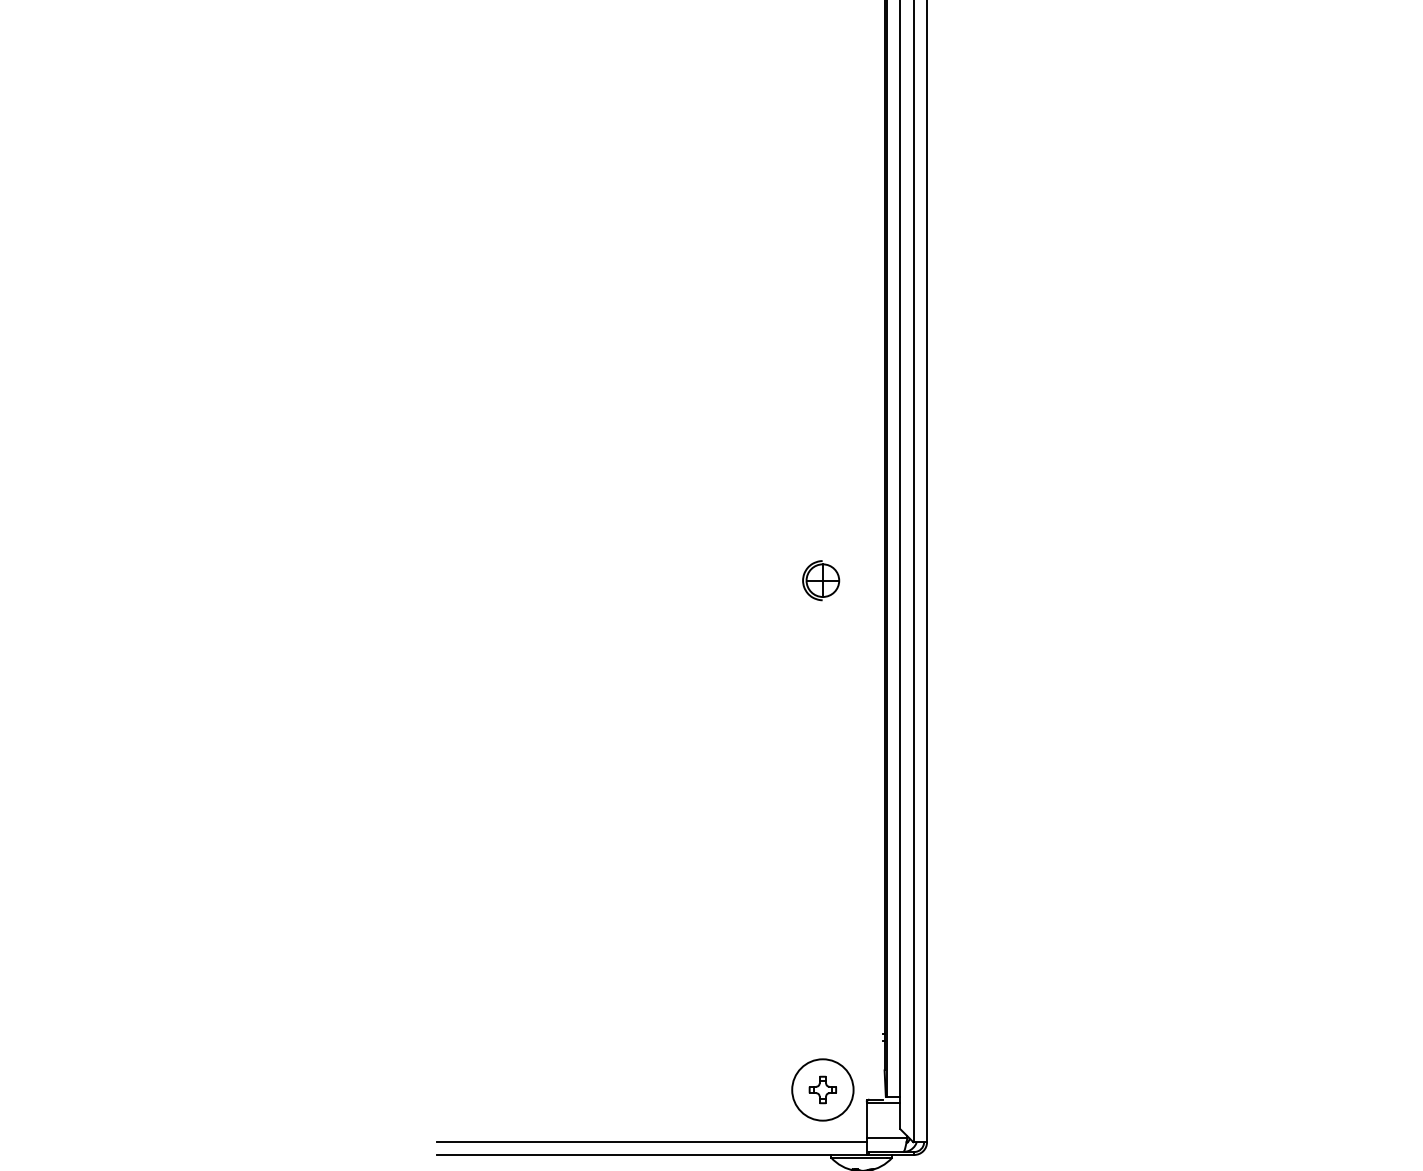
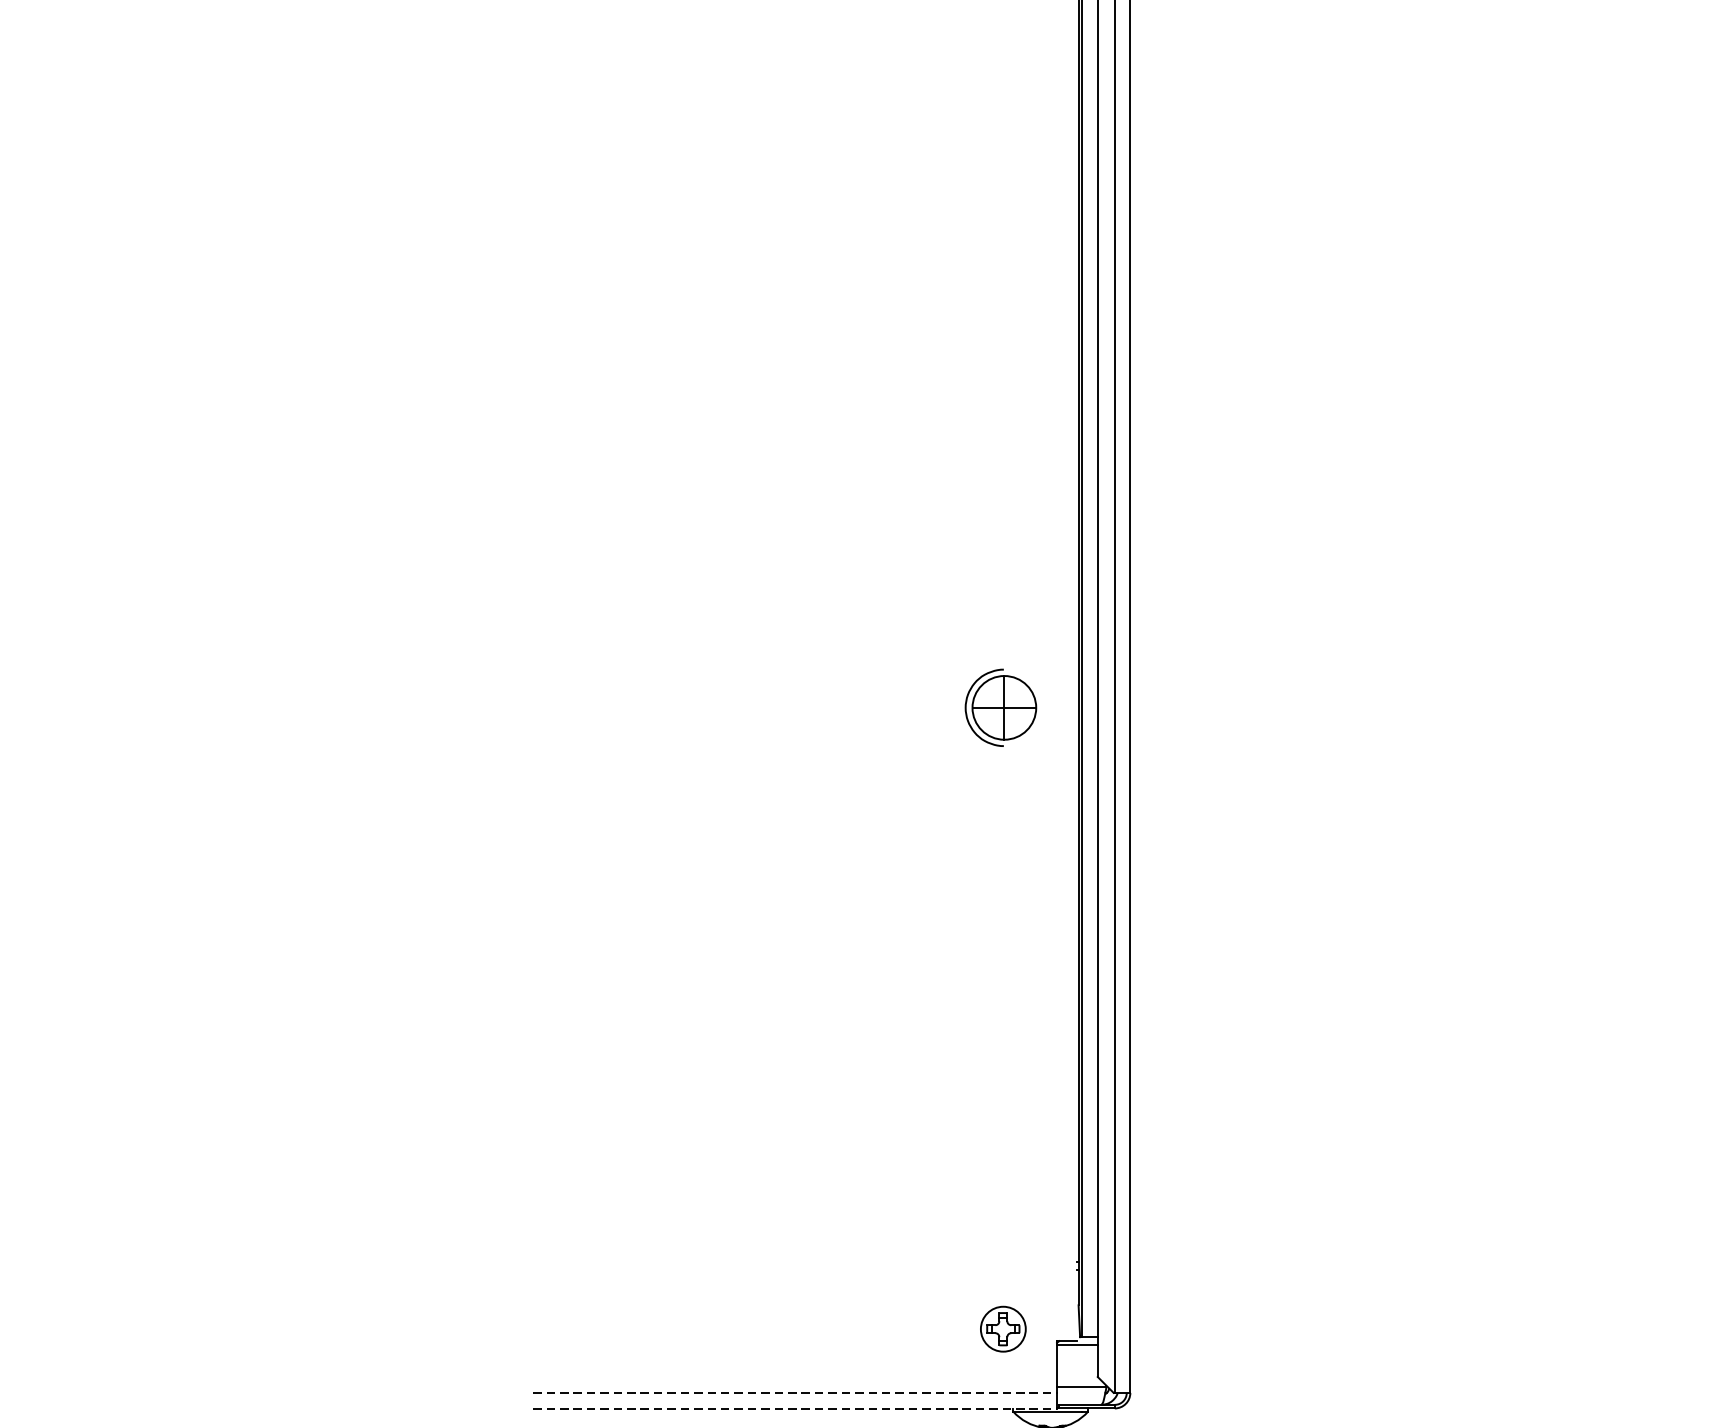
part: (821, 580) -> (1001, 707), size x1.6
circle: (822, 1089) -> (1002, 1328), size x0.6
line: (652, 1142) -> (795, 1393), solid -> dashed
line: (652, 1155) -> (795, 1409), solid -> dashed

